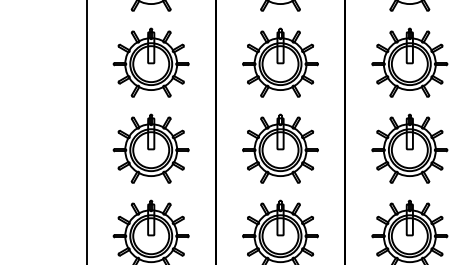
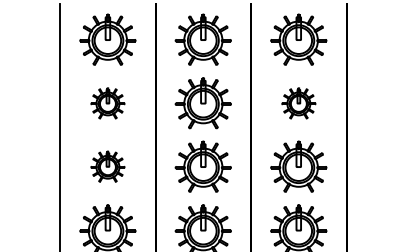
part: (150, 63) -> (107, 103), size x0.6
part: (409, 63) -> (298, 103), size x0.6
part: (150, 148) -> (107, 166), size x0.6

